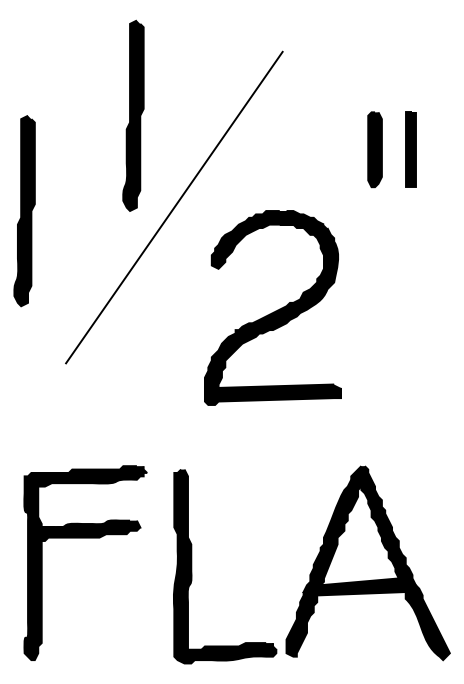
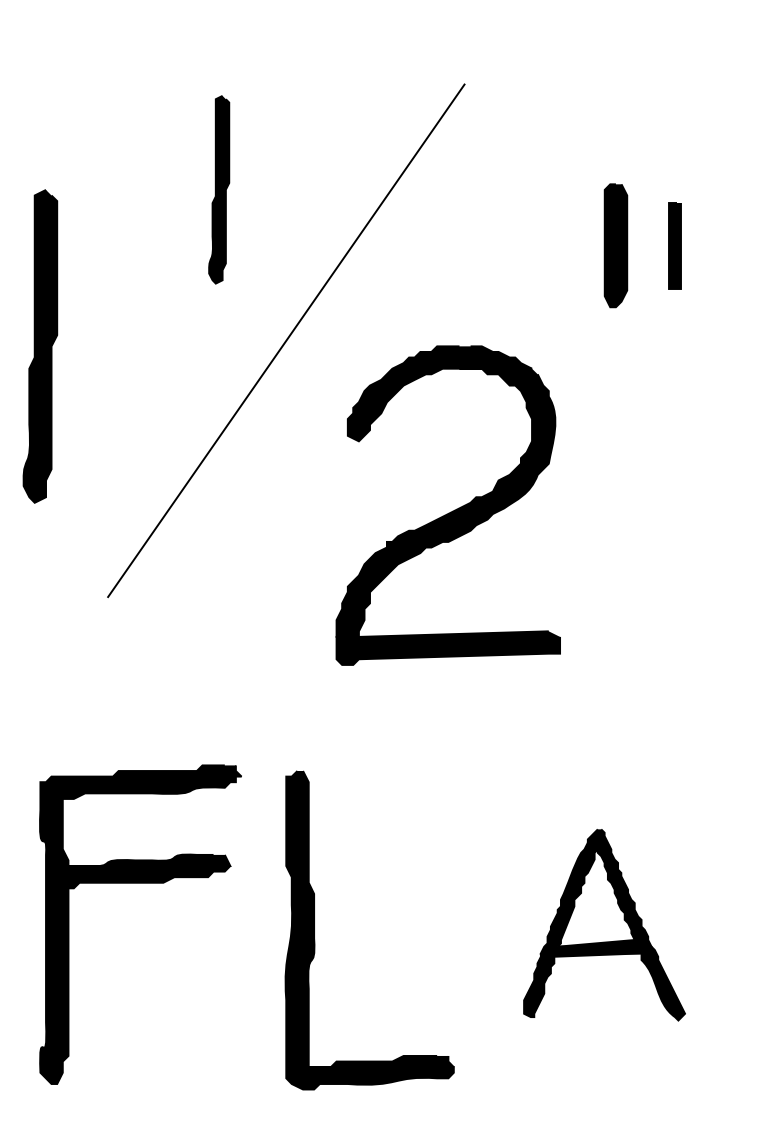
part: (133, 115) -> (219, 189), size x0.6
part: (410, 149) -> (674, 245), size x0.7
part: (367, 563) -> (603, 925), size x0.6

